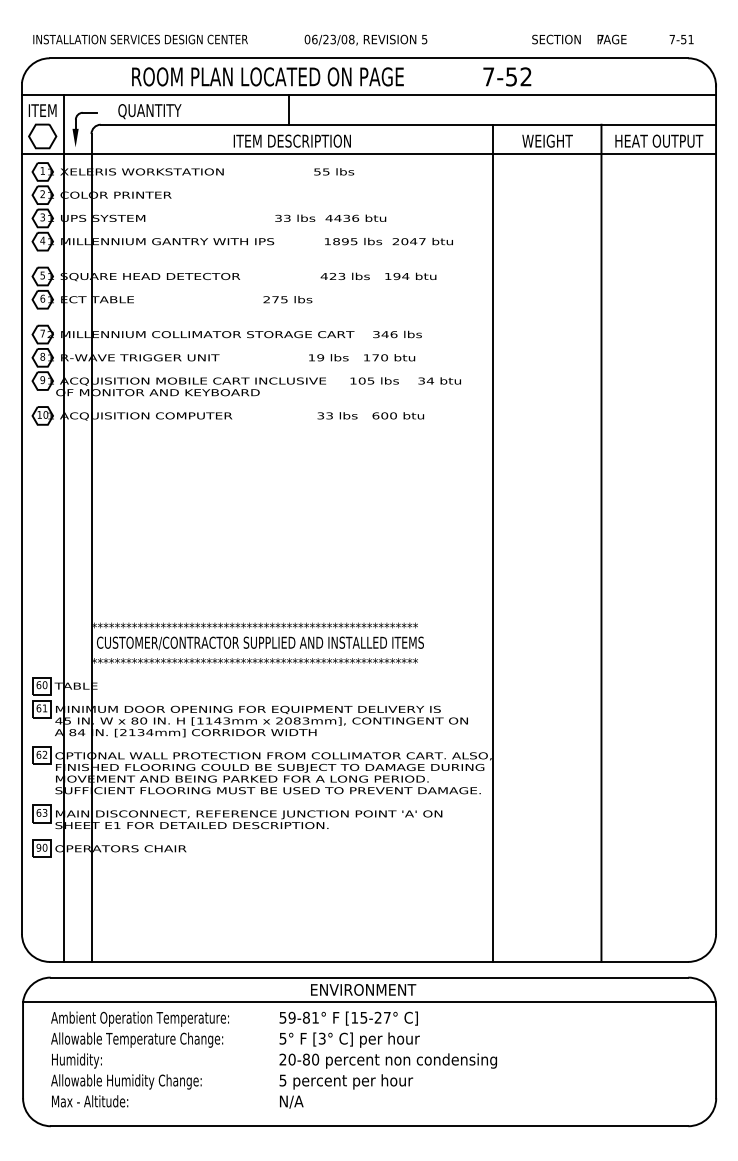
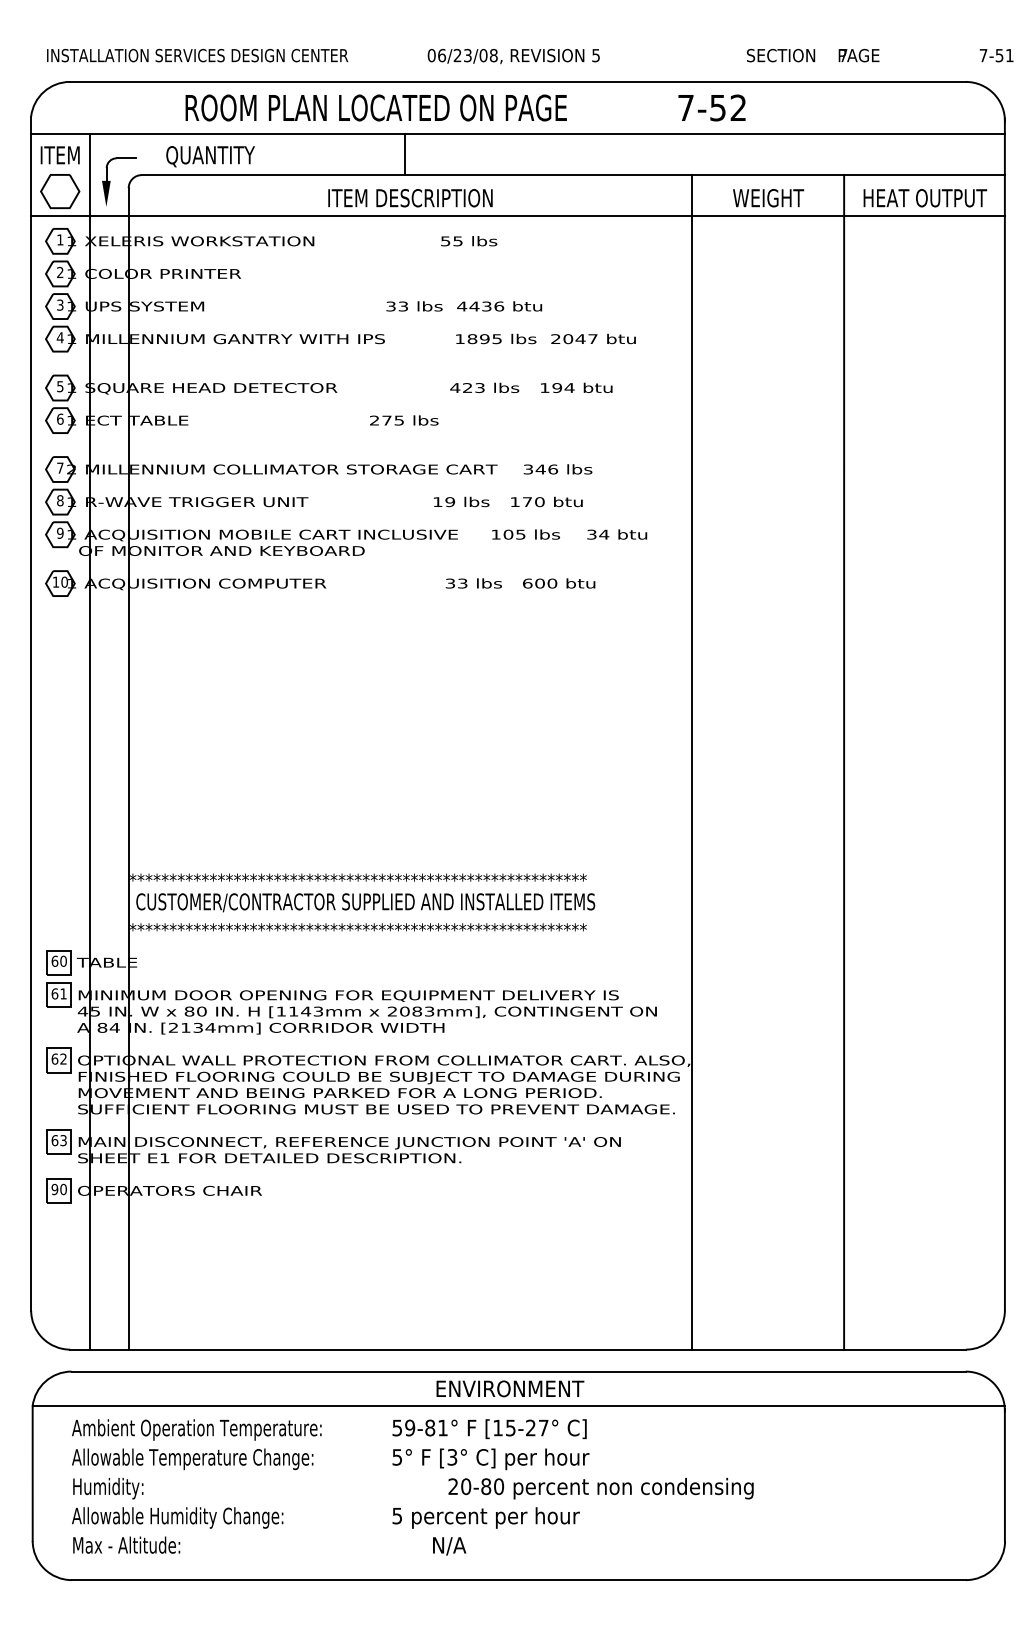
text: (681, 39) -> (996, 55), moved
text: (387, 1060) -> (600, 1488), moved
text: (291, 1102) -> (449, 1546), moved

